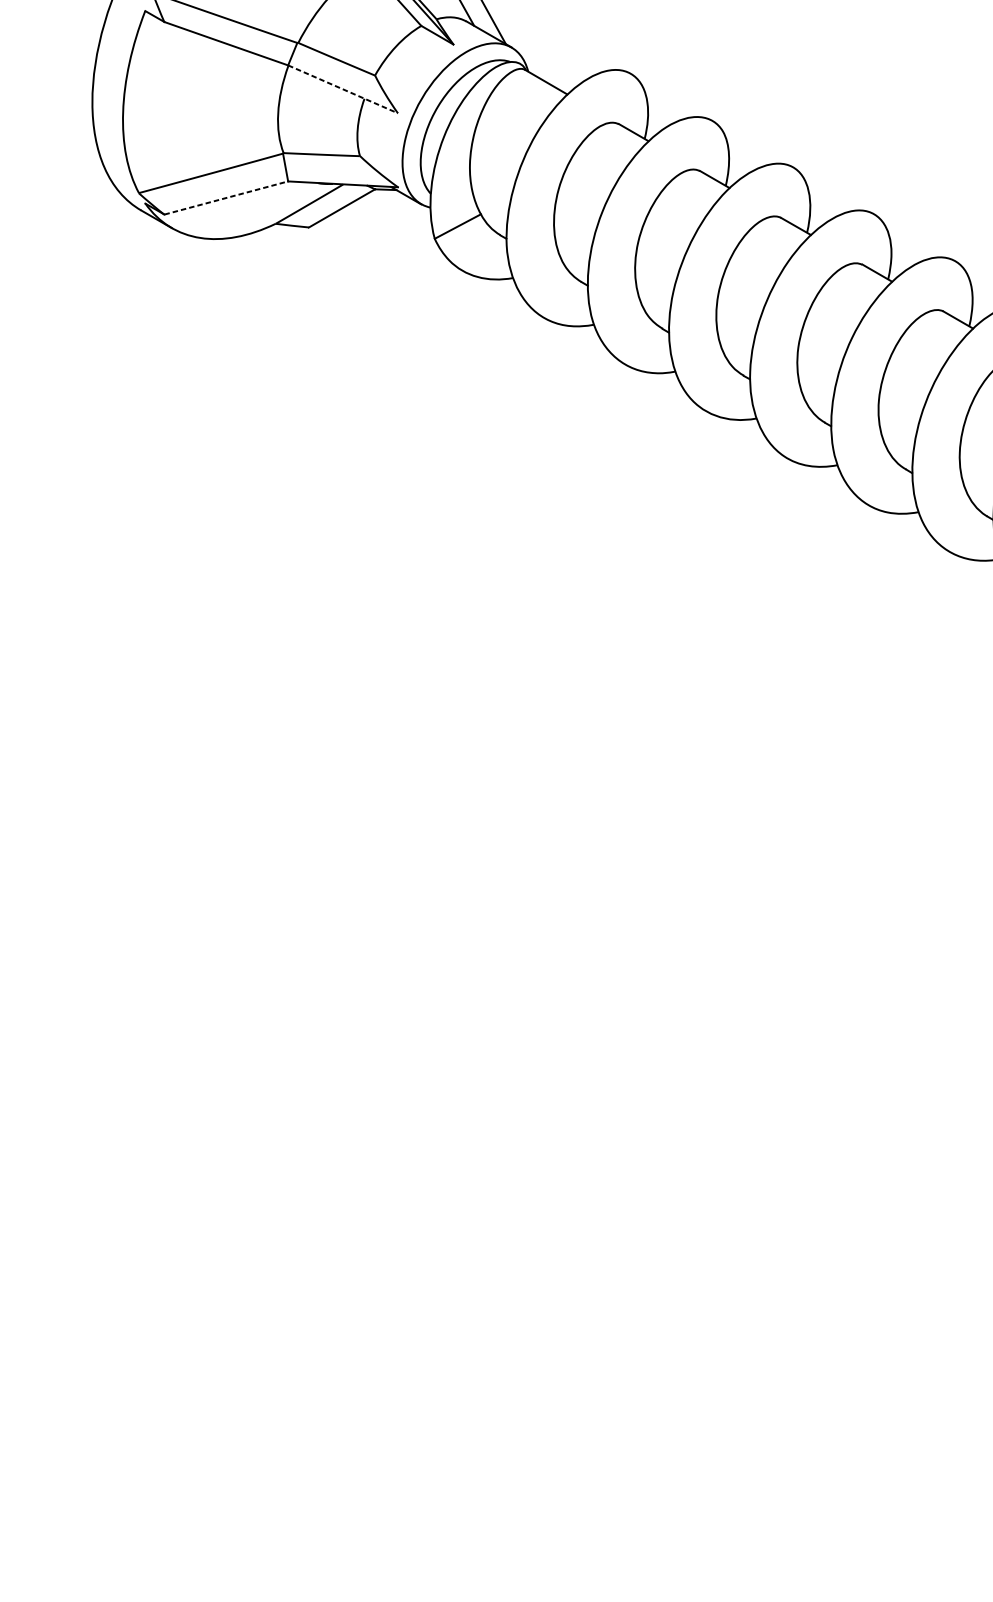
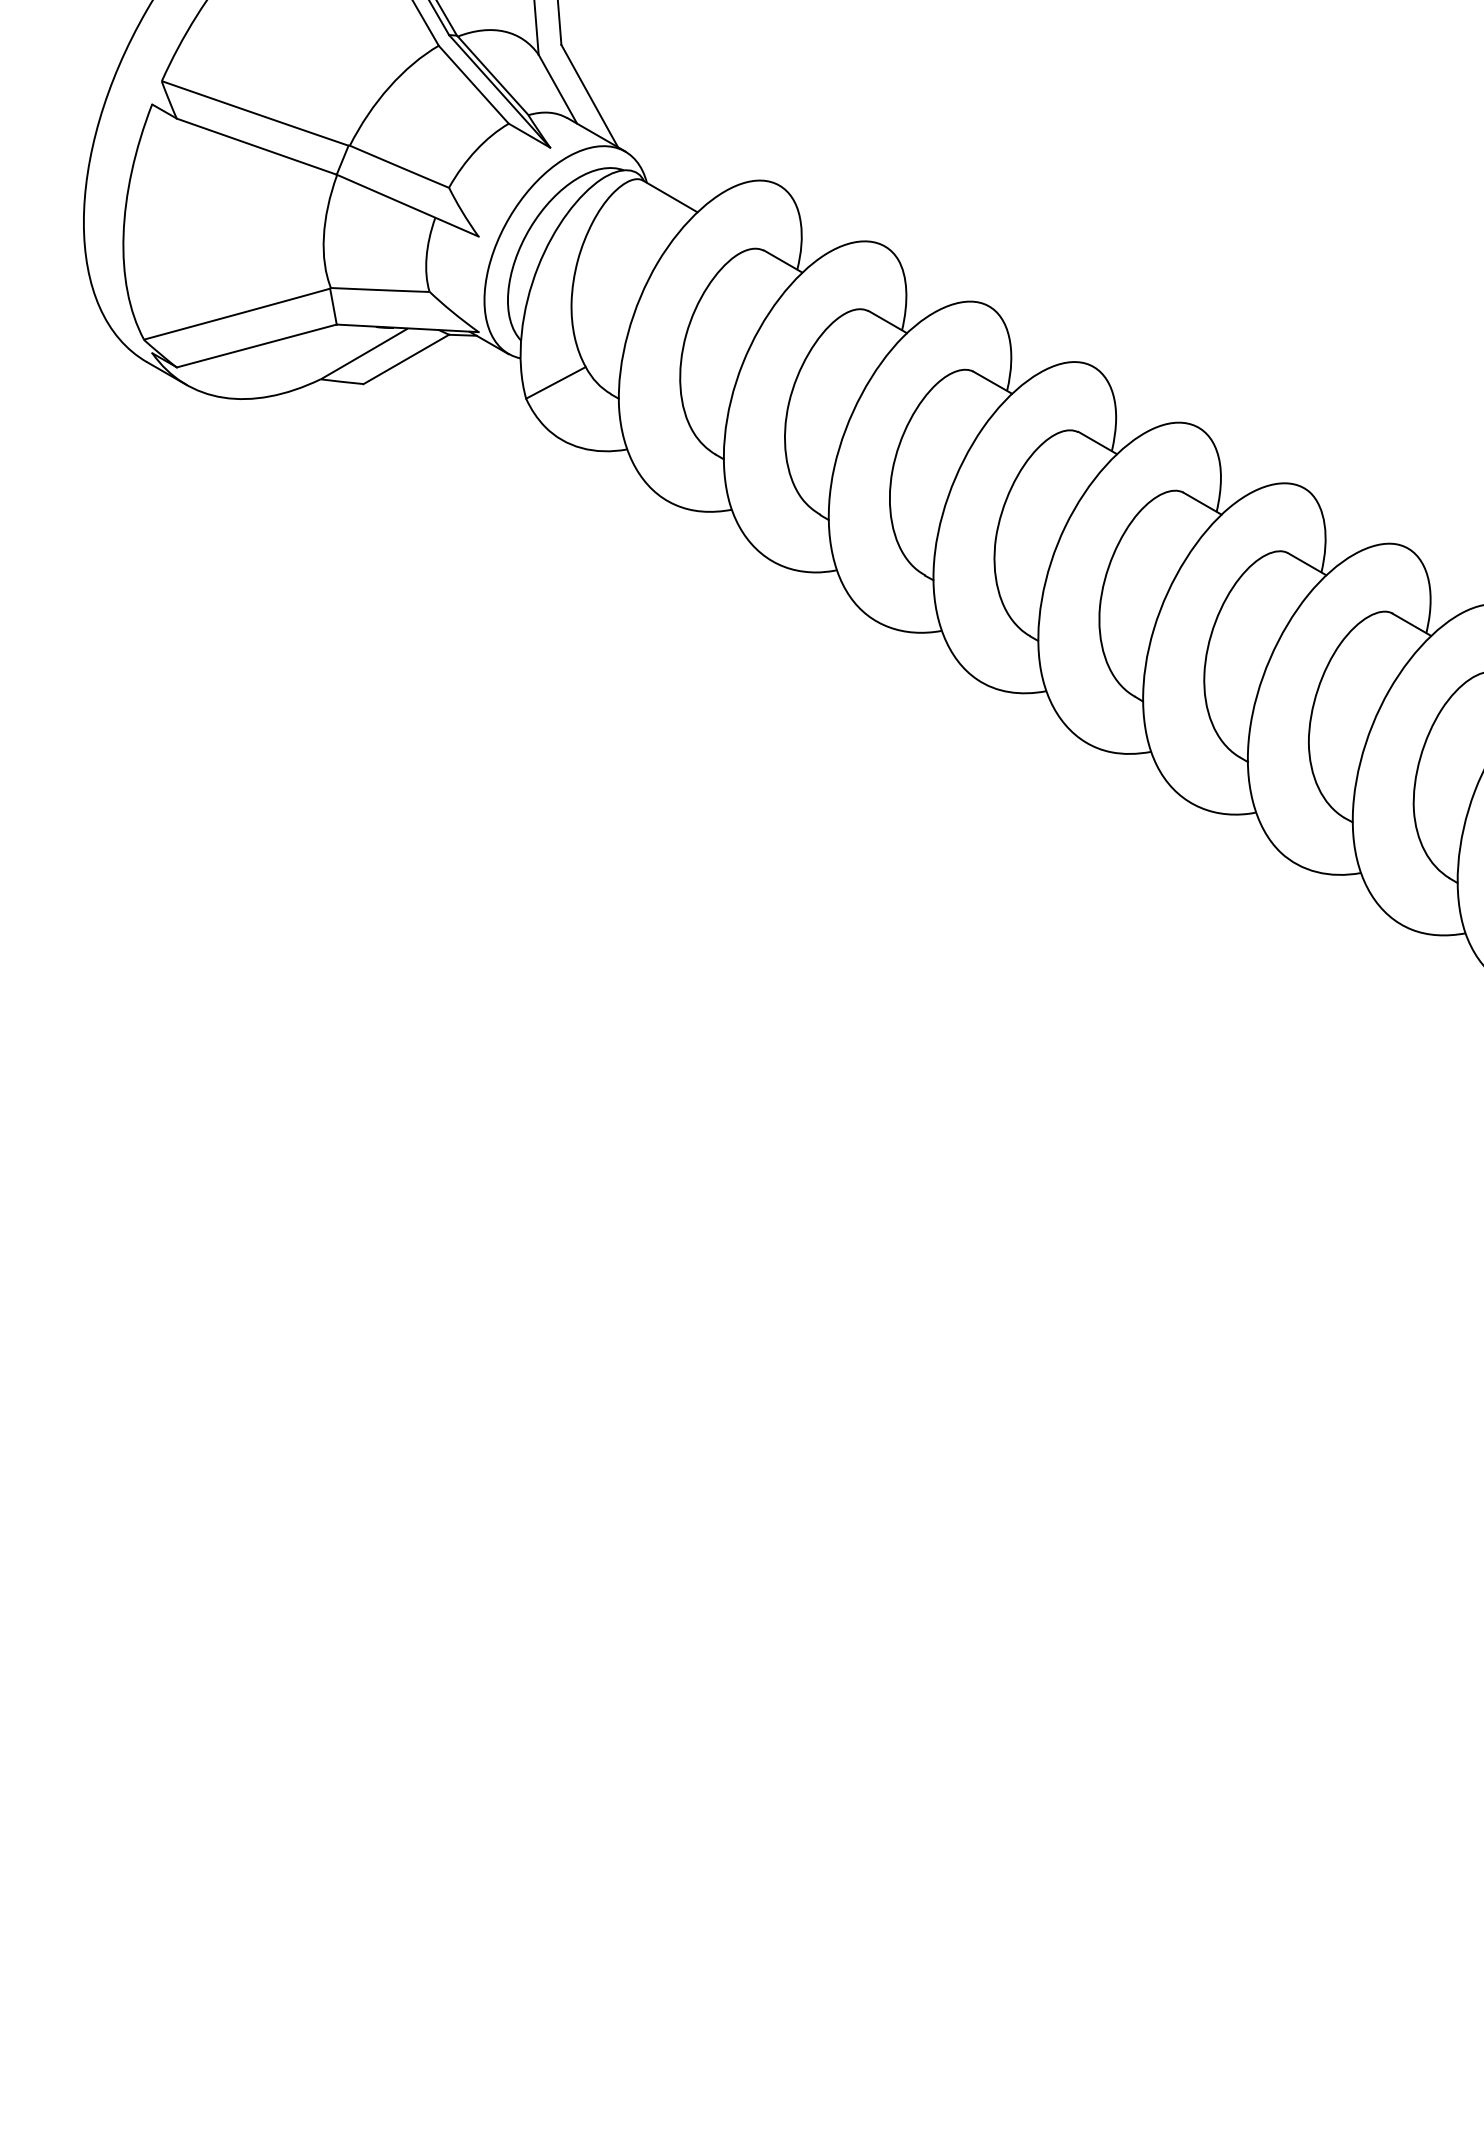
line: (343, 89) -> (408, 205), dashed -> solid
line: (226, 197) -> (256, 345), dashed -> solid

